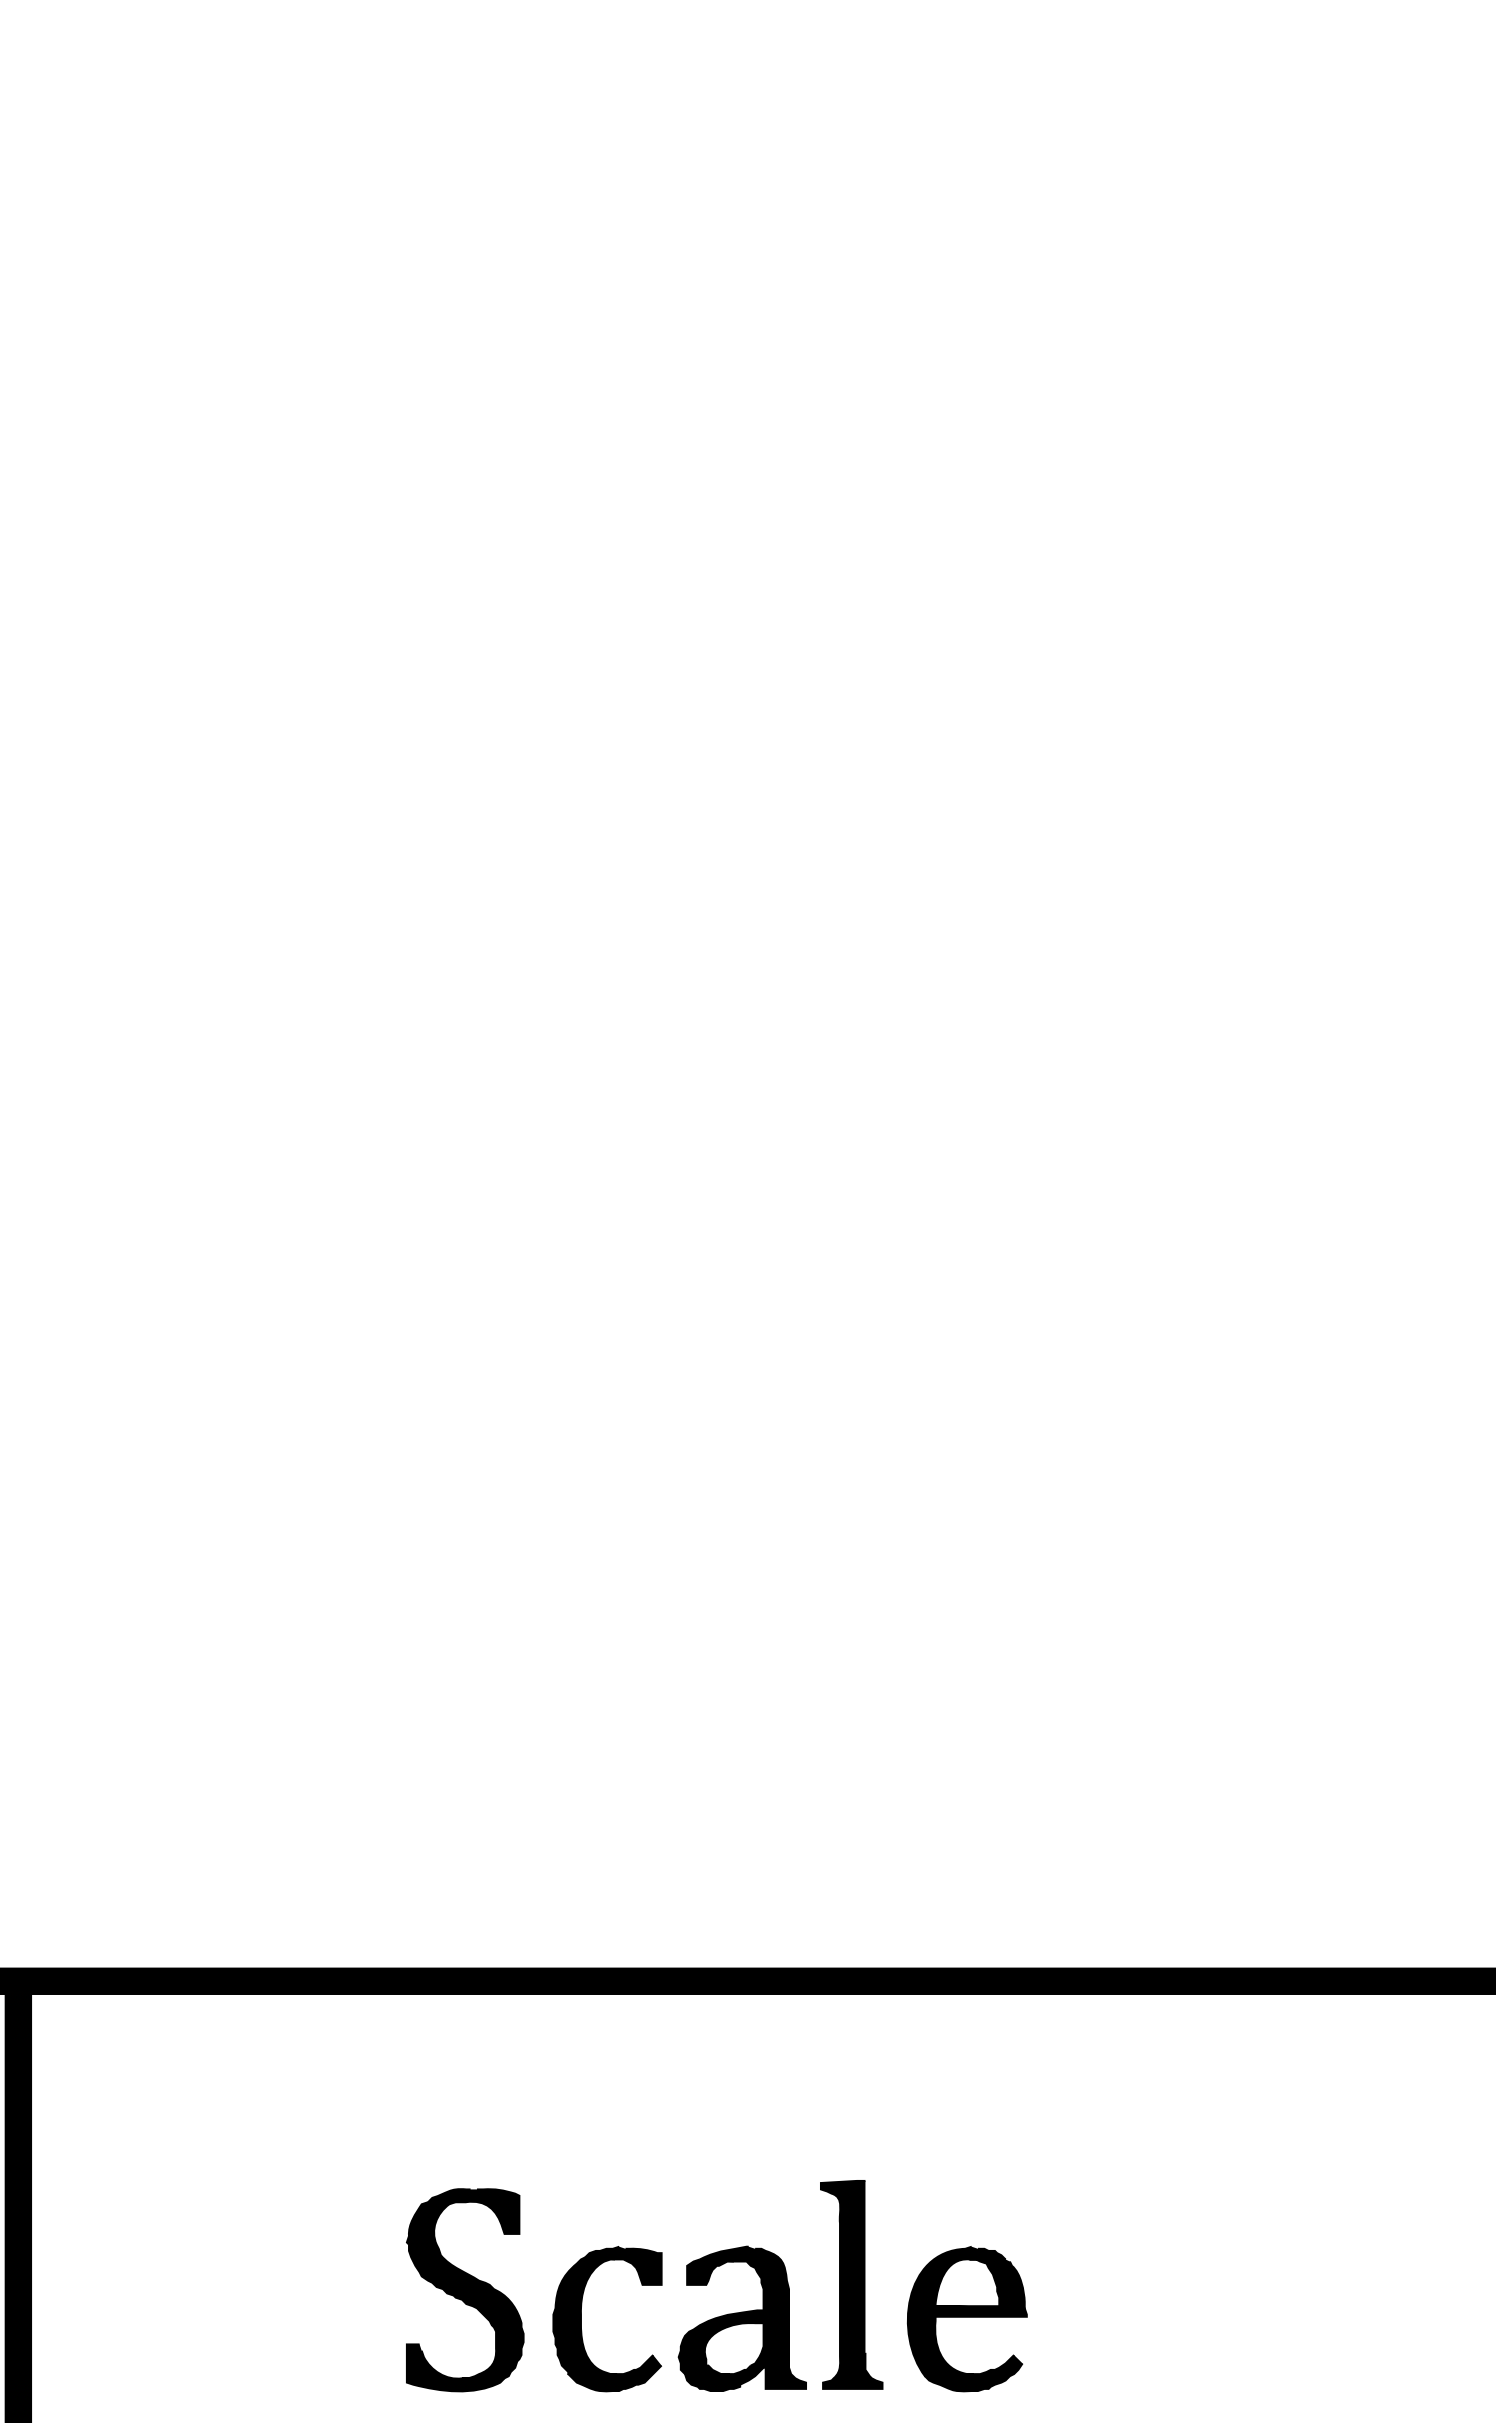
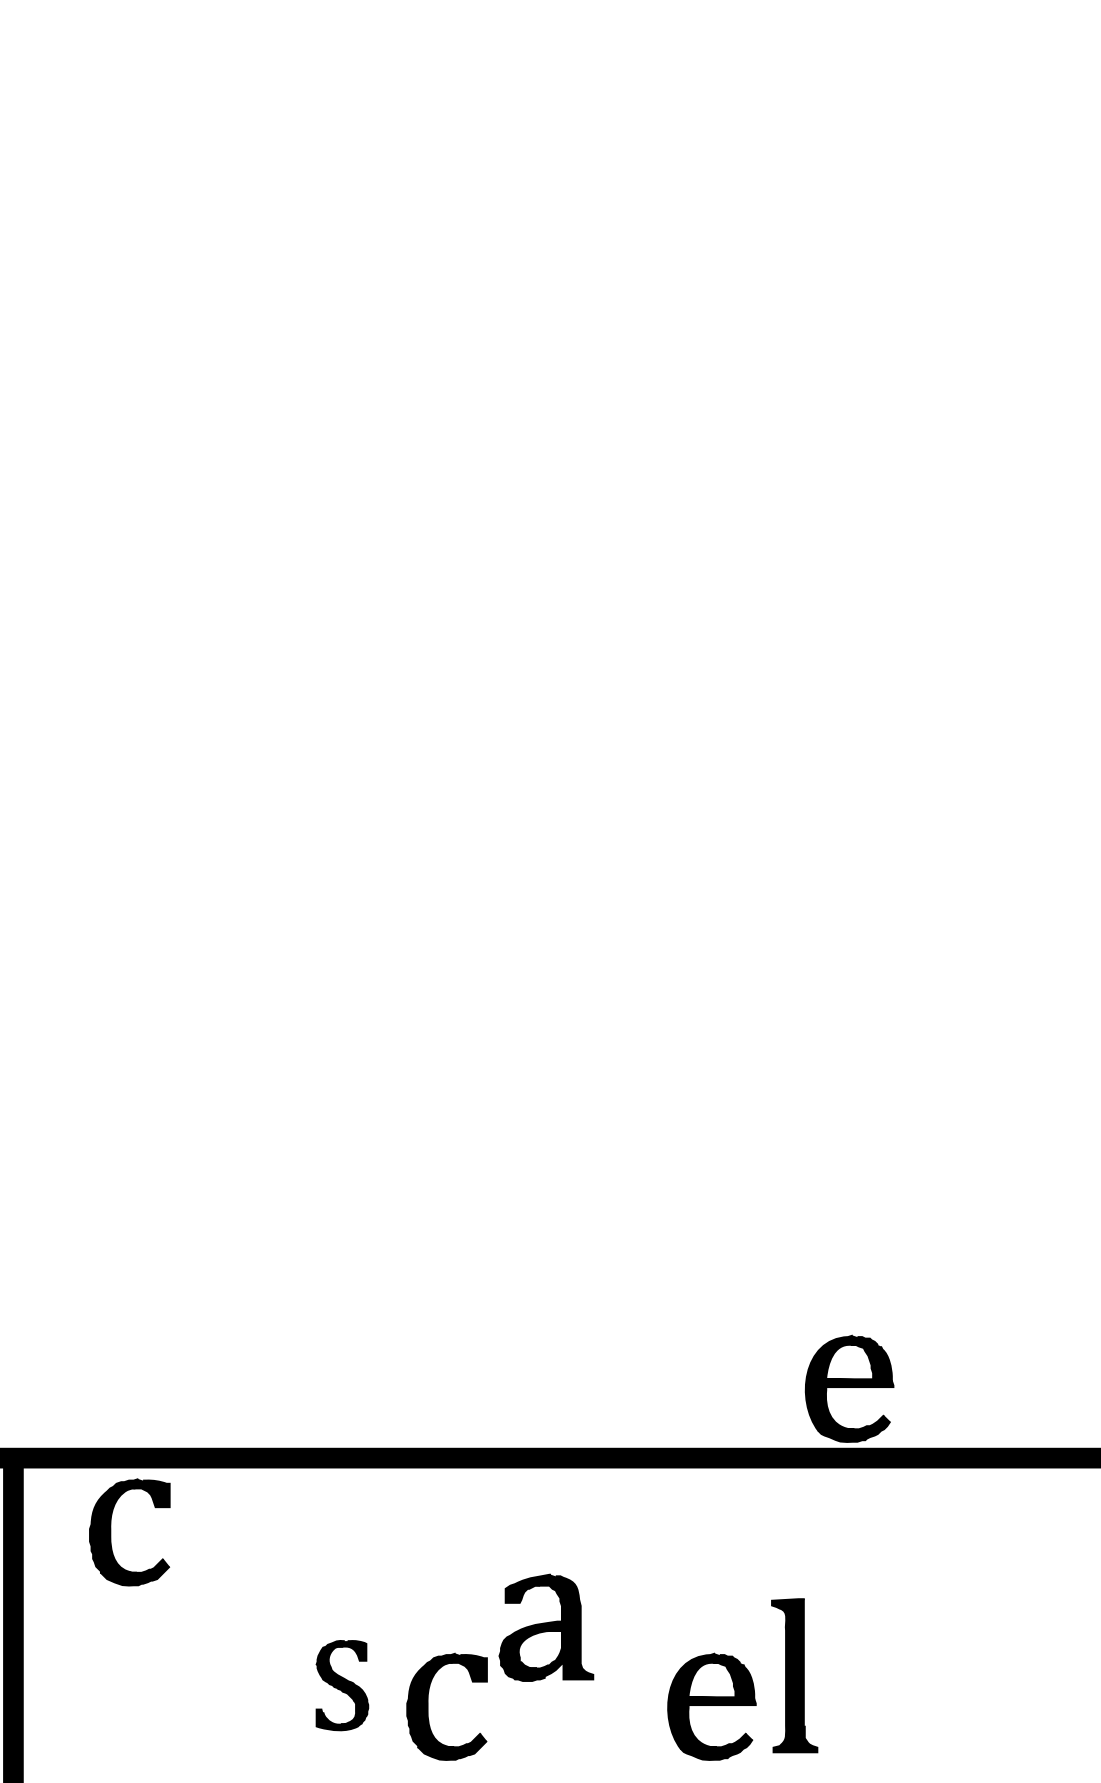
part: (1153, 1887) -> (848, 1389), added
part: (150, 2082) -> (110, 1532), added
part: (851, 2284) -> (794, 1675), moved
part: (465, 2290) -> (342, 1685), size x0.6
part: (741, 2318) -> (545, 1627), moved

